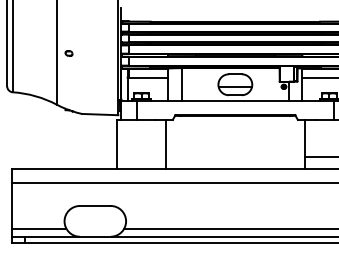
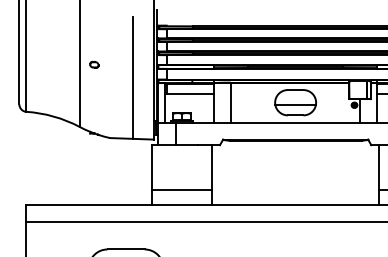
line: (101, 64) -> (133, 78), added
line: (141, 156) -> (182, 189), added

